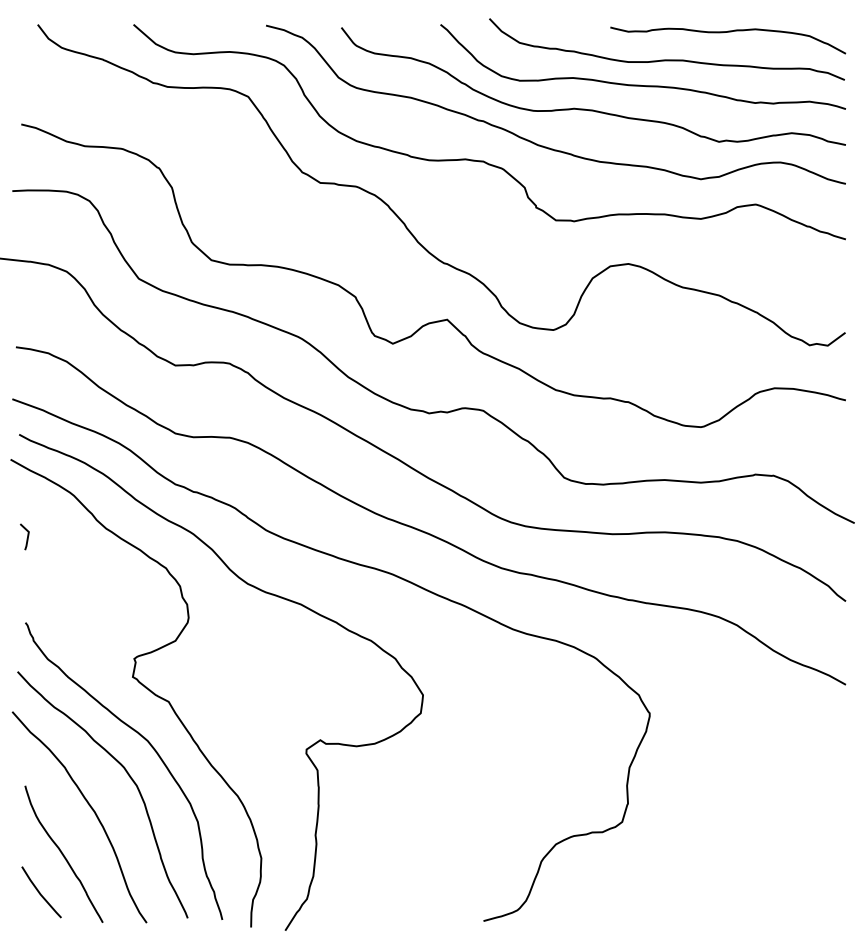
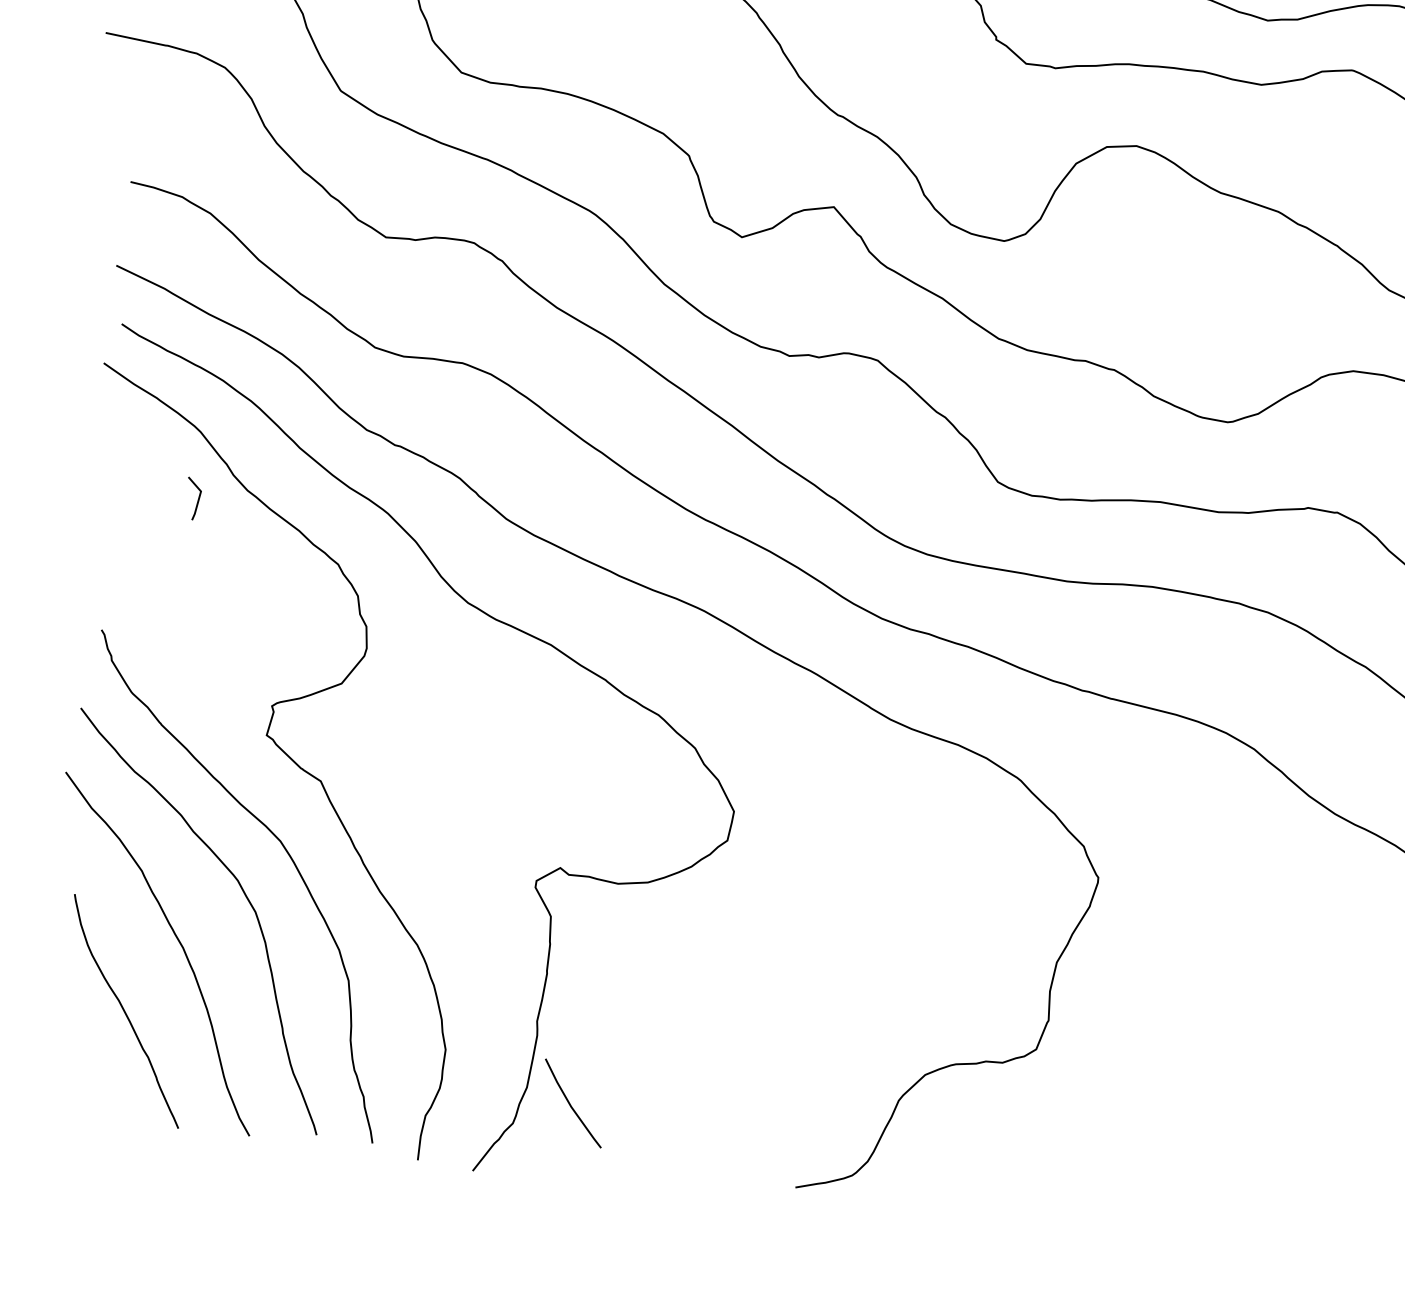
line: (26, 538) -> (196, 501), moved
line: (40, 892) -> (571, 1103), moved

